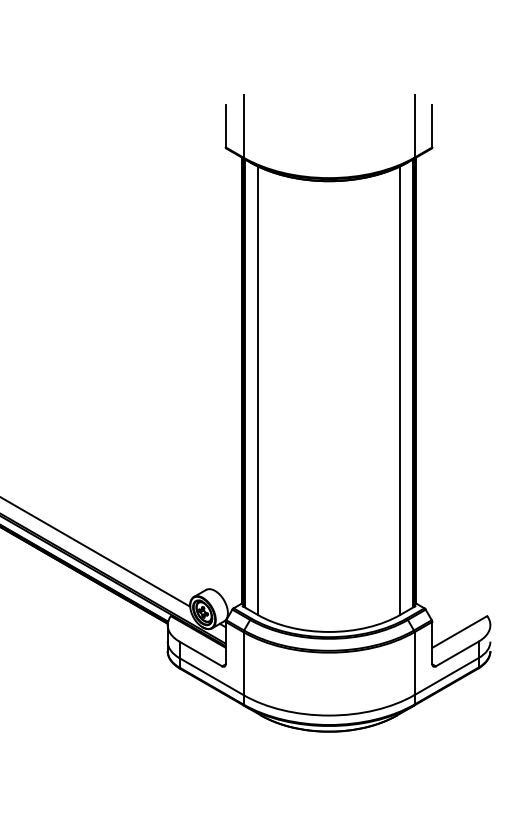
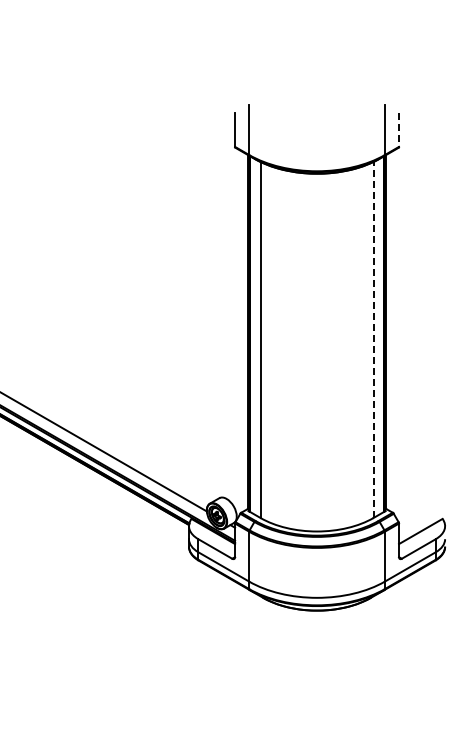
line: (432, 126) -> (399, 130), solid -> dashed
line: (400, 390) -> (373, 339), solid -> dashed

